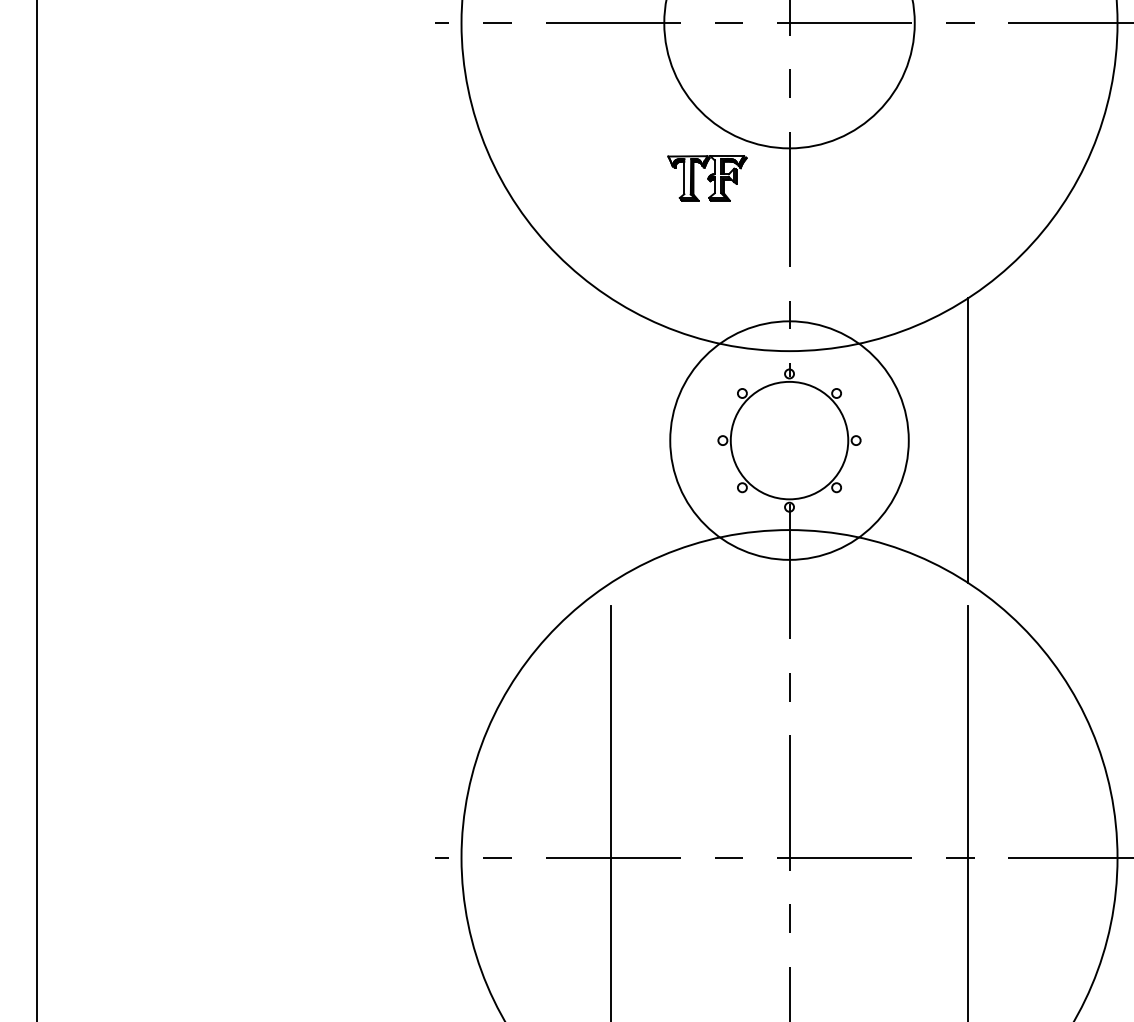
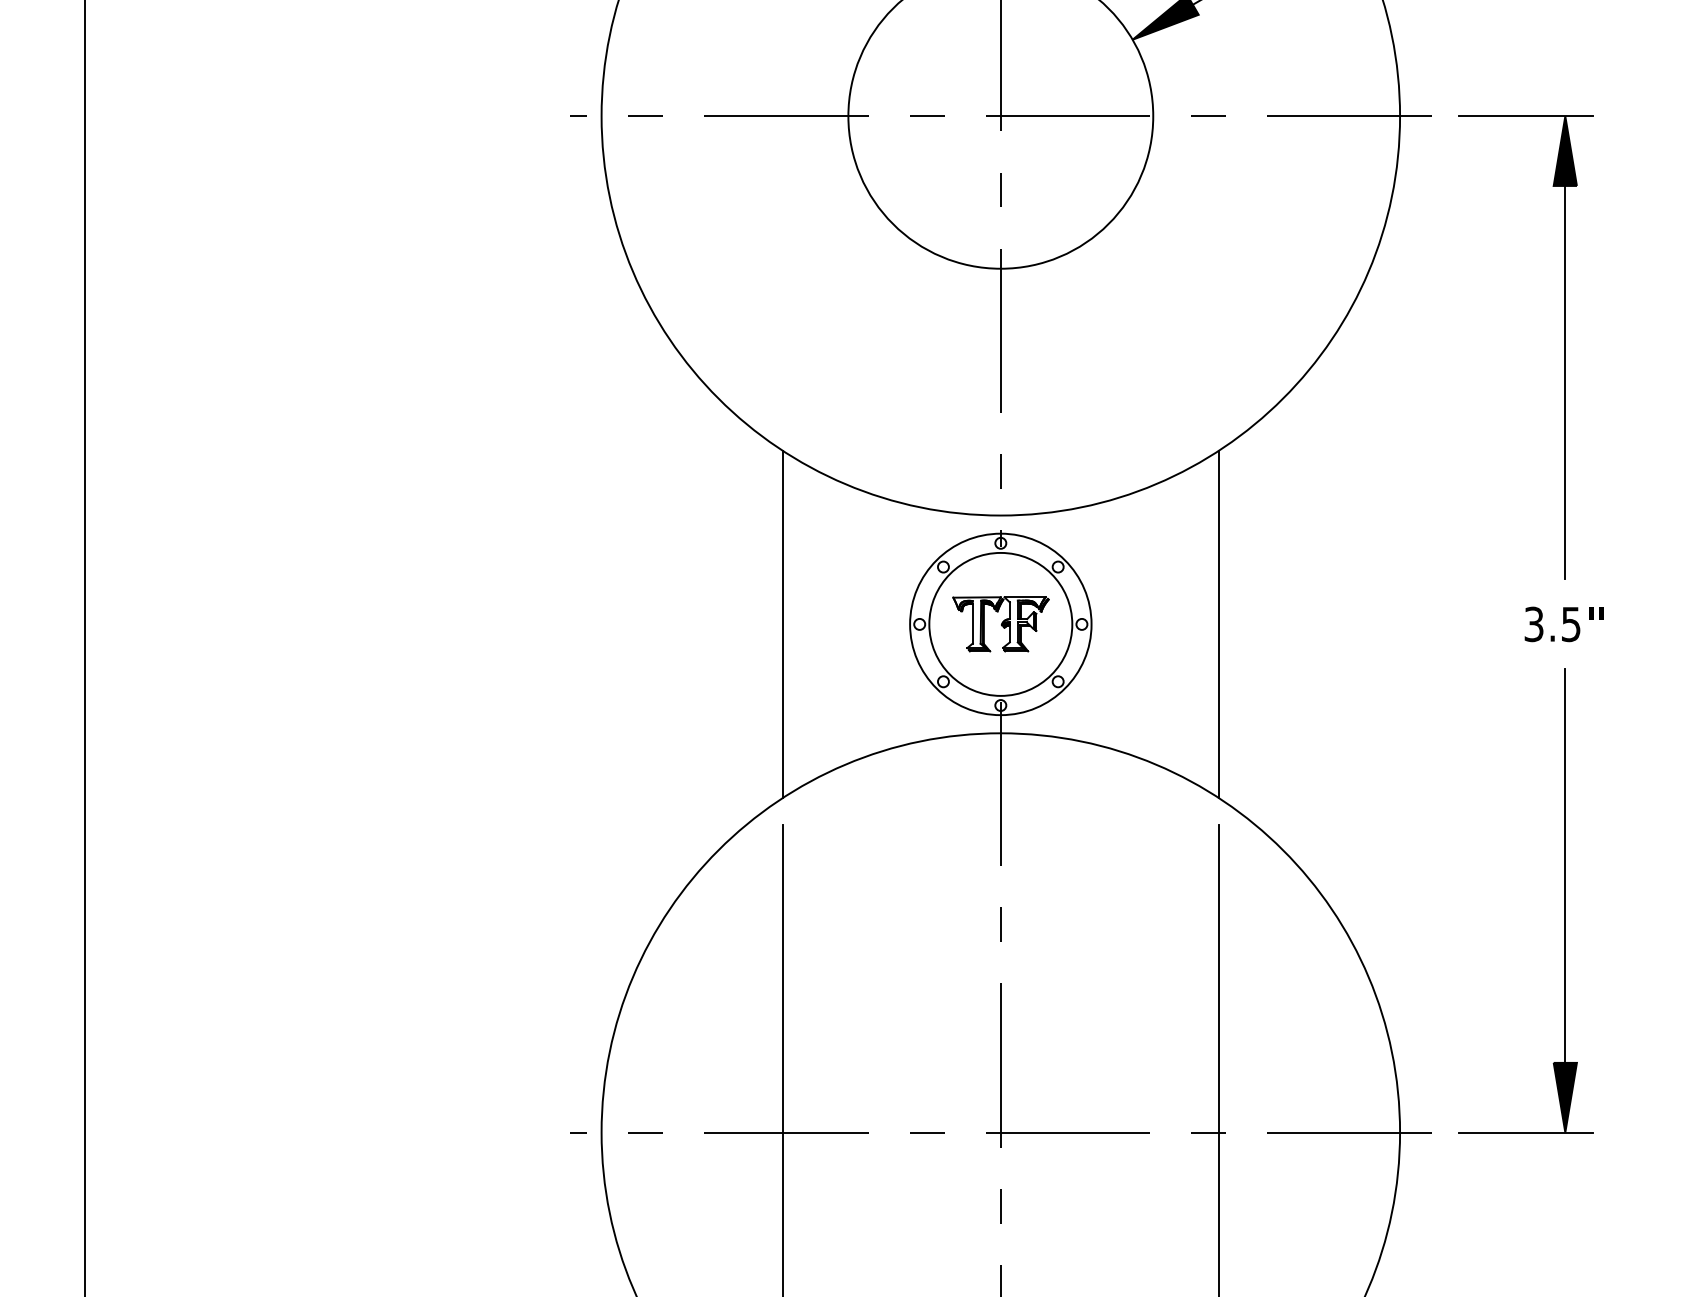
part: (707, 178) -> (1000, 624), moved
line: (610, 439) -> (783, 623), added
circle: (789, 440) -> (1000, 624), size x0.62

